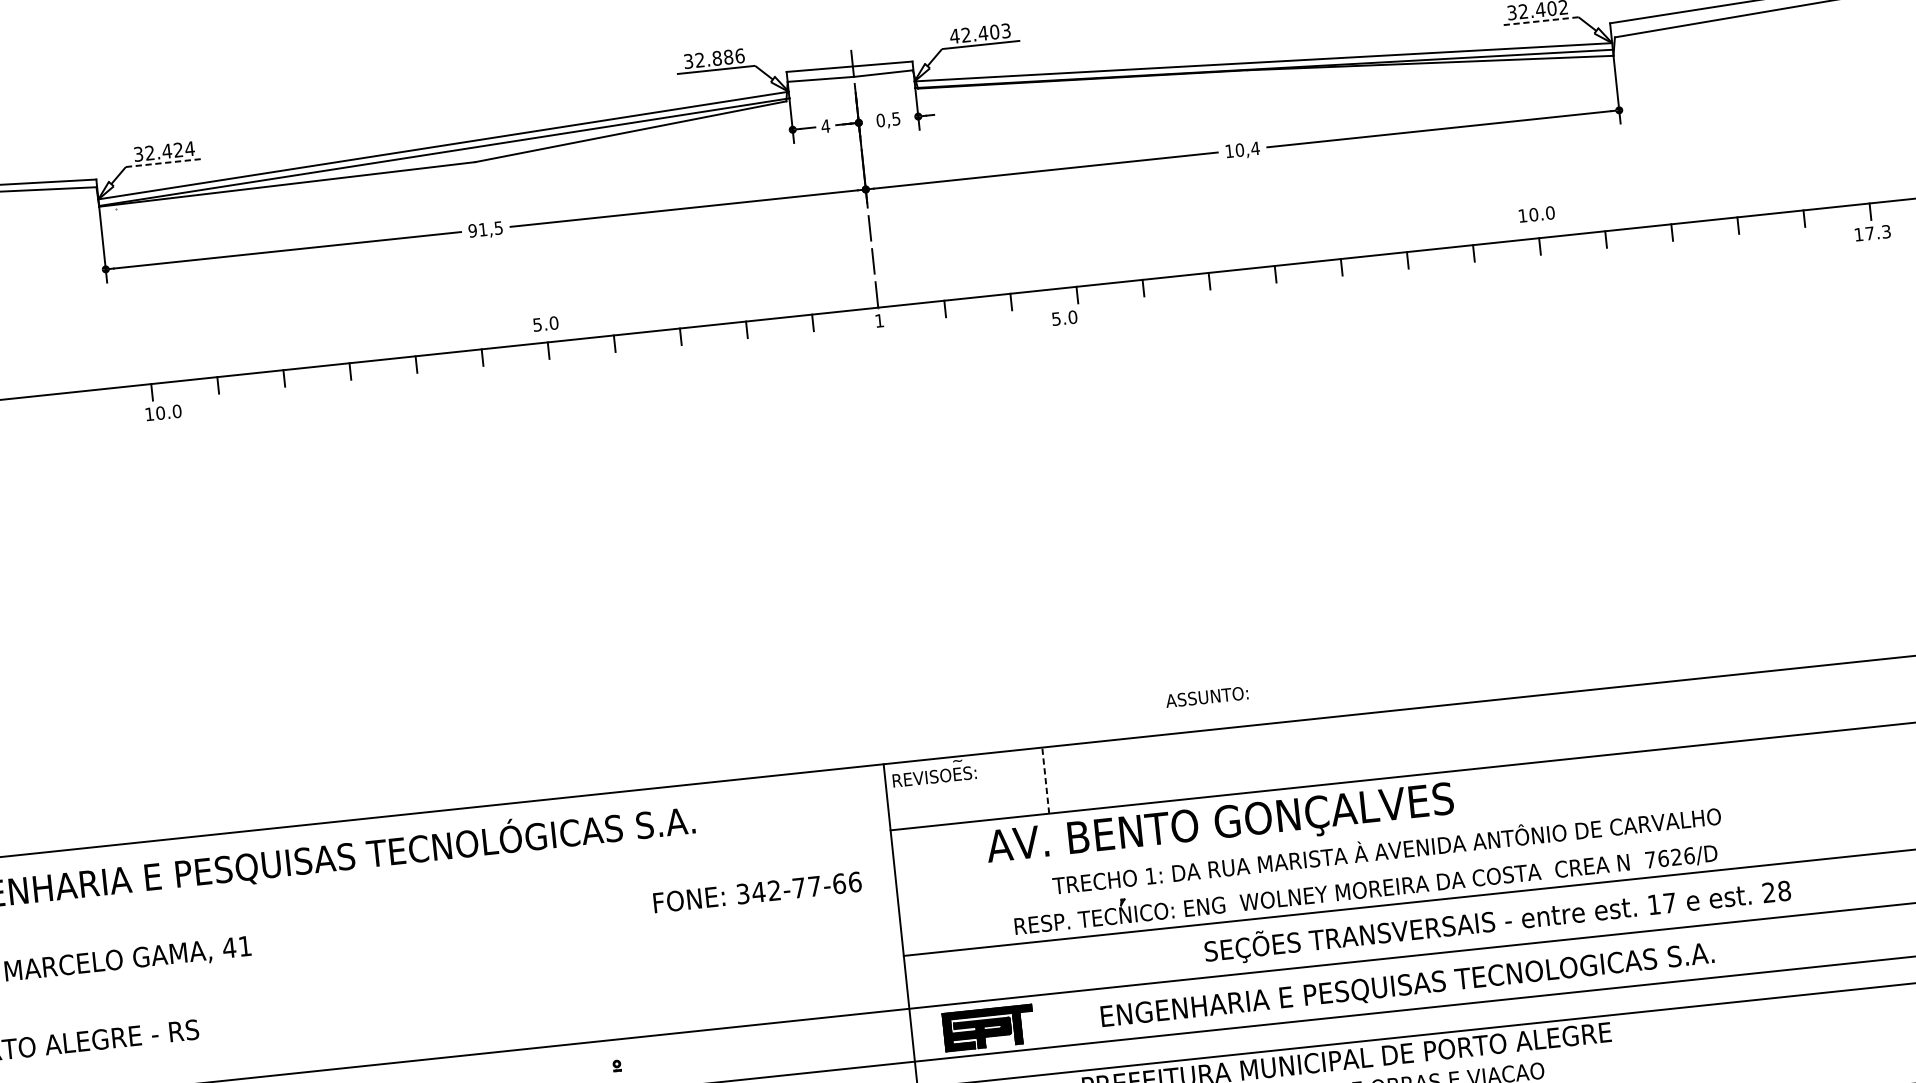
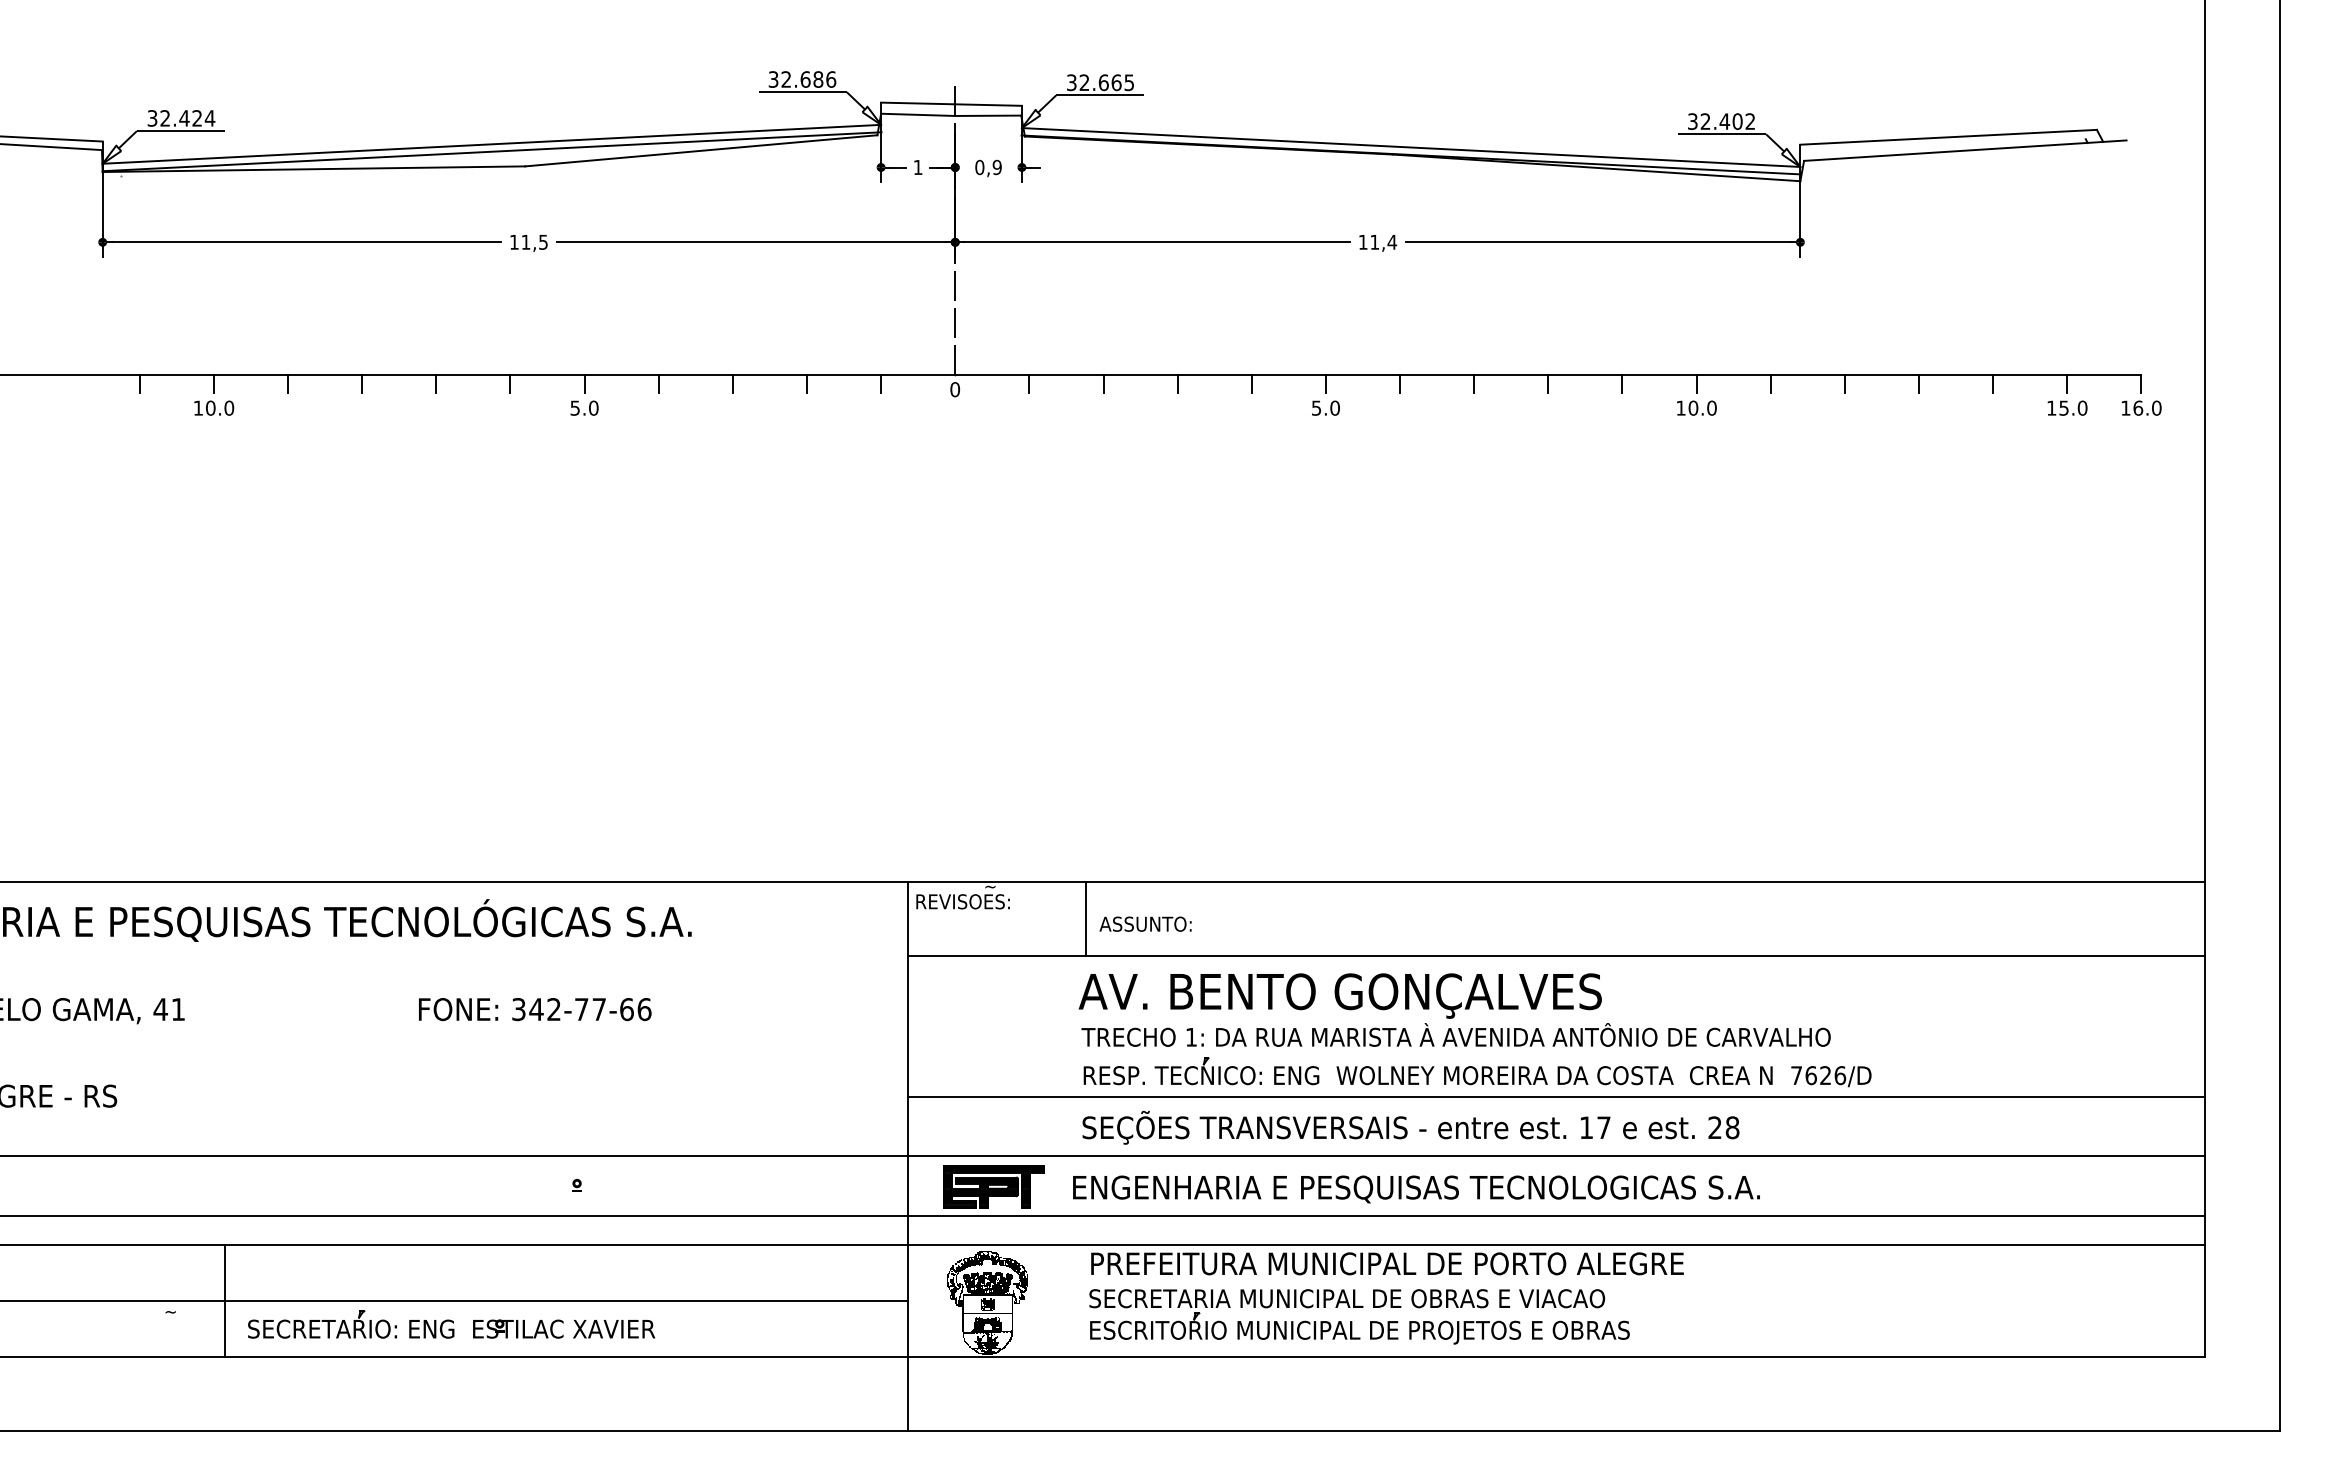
line: (1539, 21) -> (1722, 134), dashed -> solid
text: (980, 33) -> (1100, 82), 42.403 -> 32.665
text: (717, 58) -> (805, 79), 32.886 -> 32.686
text: (895, 118) -> (996, 166), 0,5 -> 0,9
text: (825, 126) -> (917, 167), 4 -> 1
text: (1239, 149) -> (1374, 241), 10,4 -> 11,4
line: (164, 163) -> (180, 131), dashed -> solid
text: (1536, 213) -> (1696, 407), moved
text: (471, 230) -> (513, 241), 91,5 -> 11,5
text: (1878, 231) -> (2073, 407), 17.3 -> 15.0
text: (1064, 317) -> (1325, 407), moved
text: (879, 320) -> (955, 389), 1 -> 0
text: (545, 323) -> (584, 407), moved
text: (163, 412) -> (214, 407), moved
text: (1206, 696) -> (1145, 923), moved
line: (1045, 780) -> (1085, 918), dashed -> solid
text: (1219, 825) -> (1339, 995), moved
part: (1365, 887) -> (1477, 1072), moved
text: (757, 892) -> (535, 1009), moved
text: (1497, 920) -> (1410, 1127), moved
text: (1407, 986) -> (1416, 1189), moved

